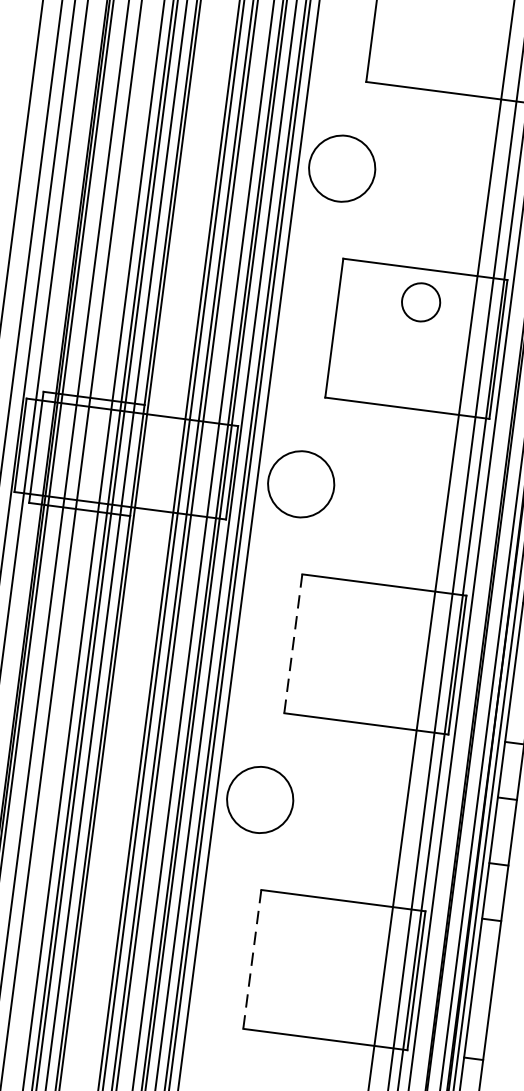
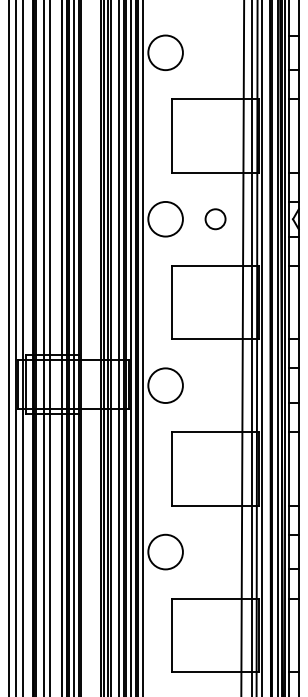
circle: (420, 302) -> (215, 219), moved
line: (293, 643) -> (172, 468), dashed -> solid
line: (252, 959) -> (172, 635), dashed -> solid

